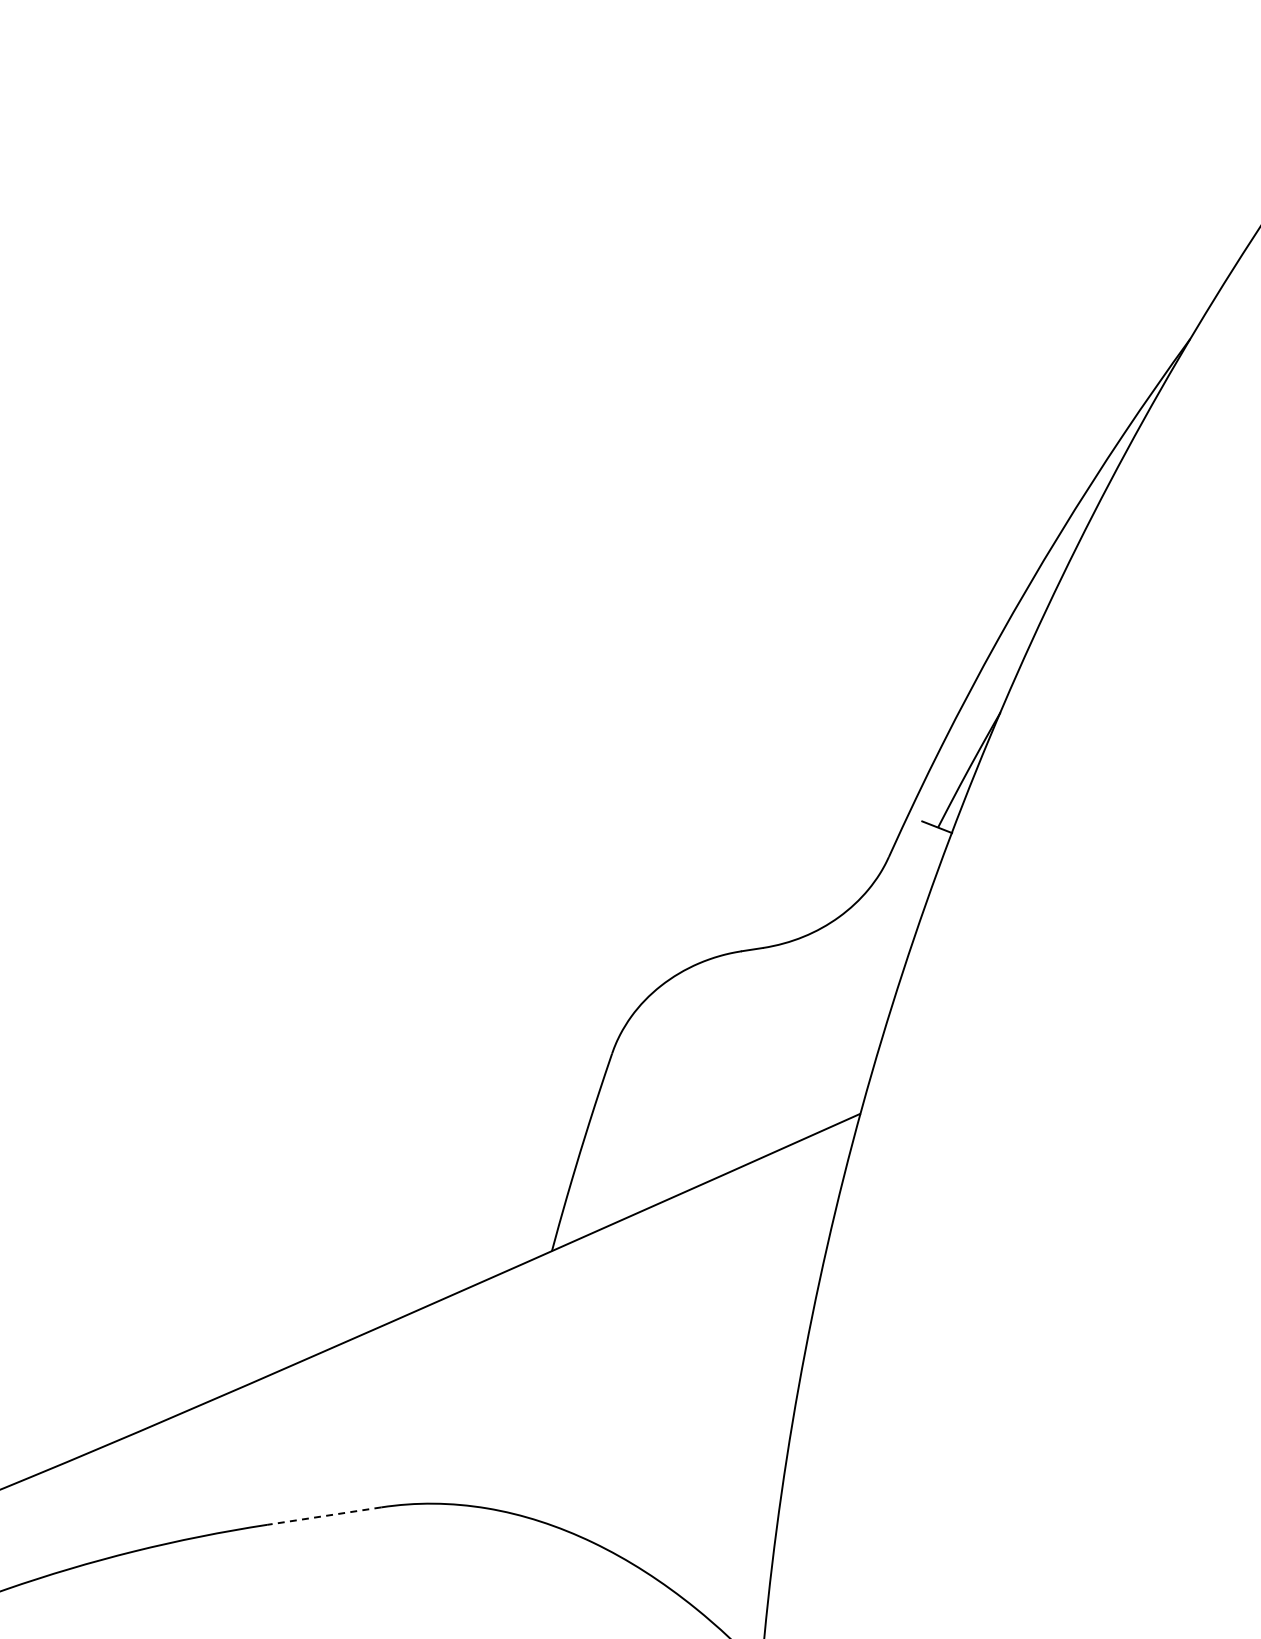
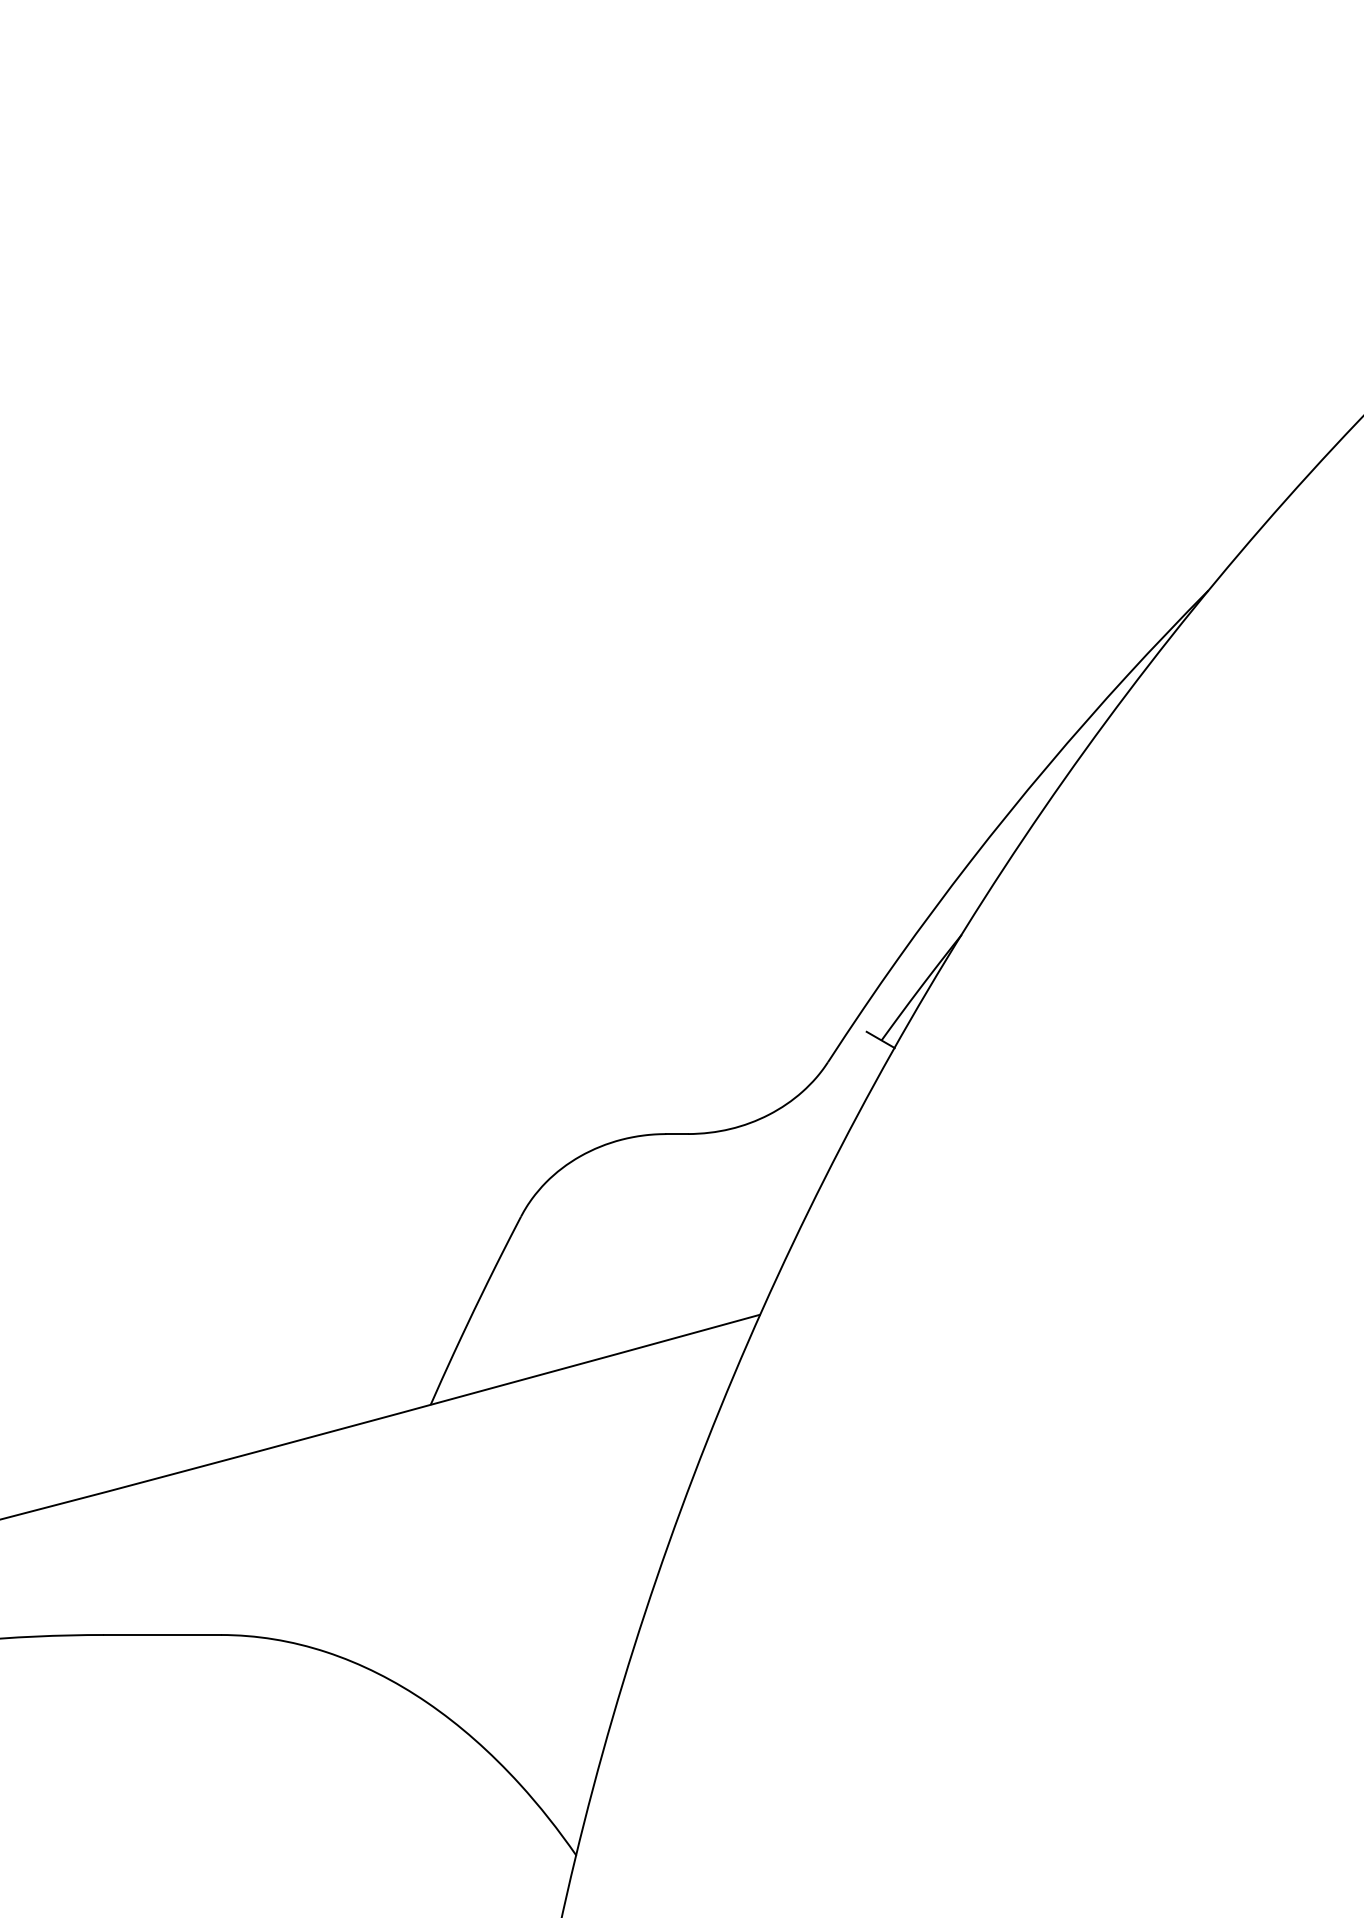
line: (323, 1516) -> (161, 1635), dashed -> solid

